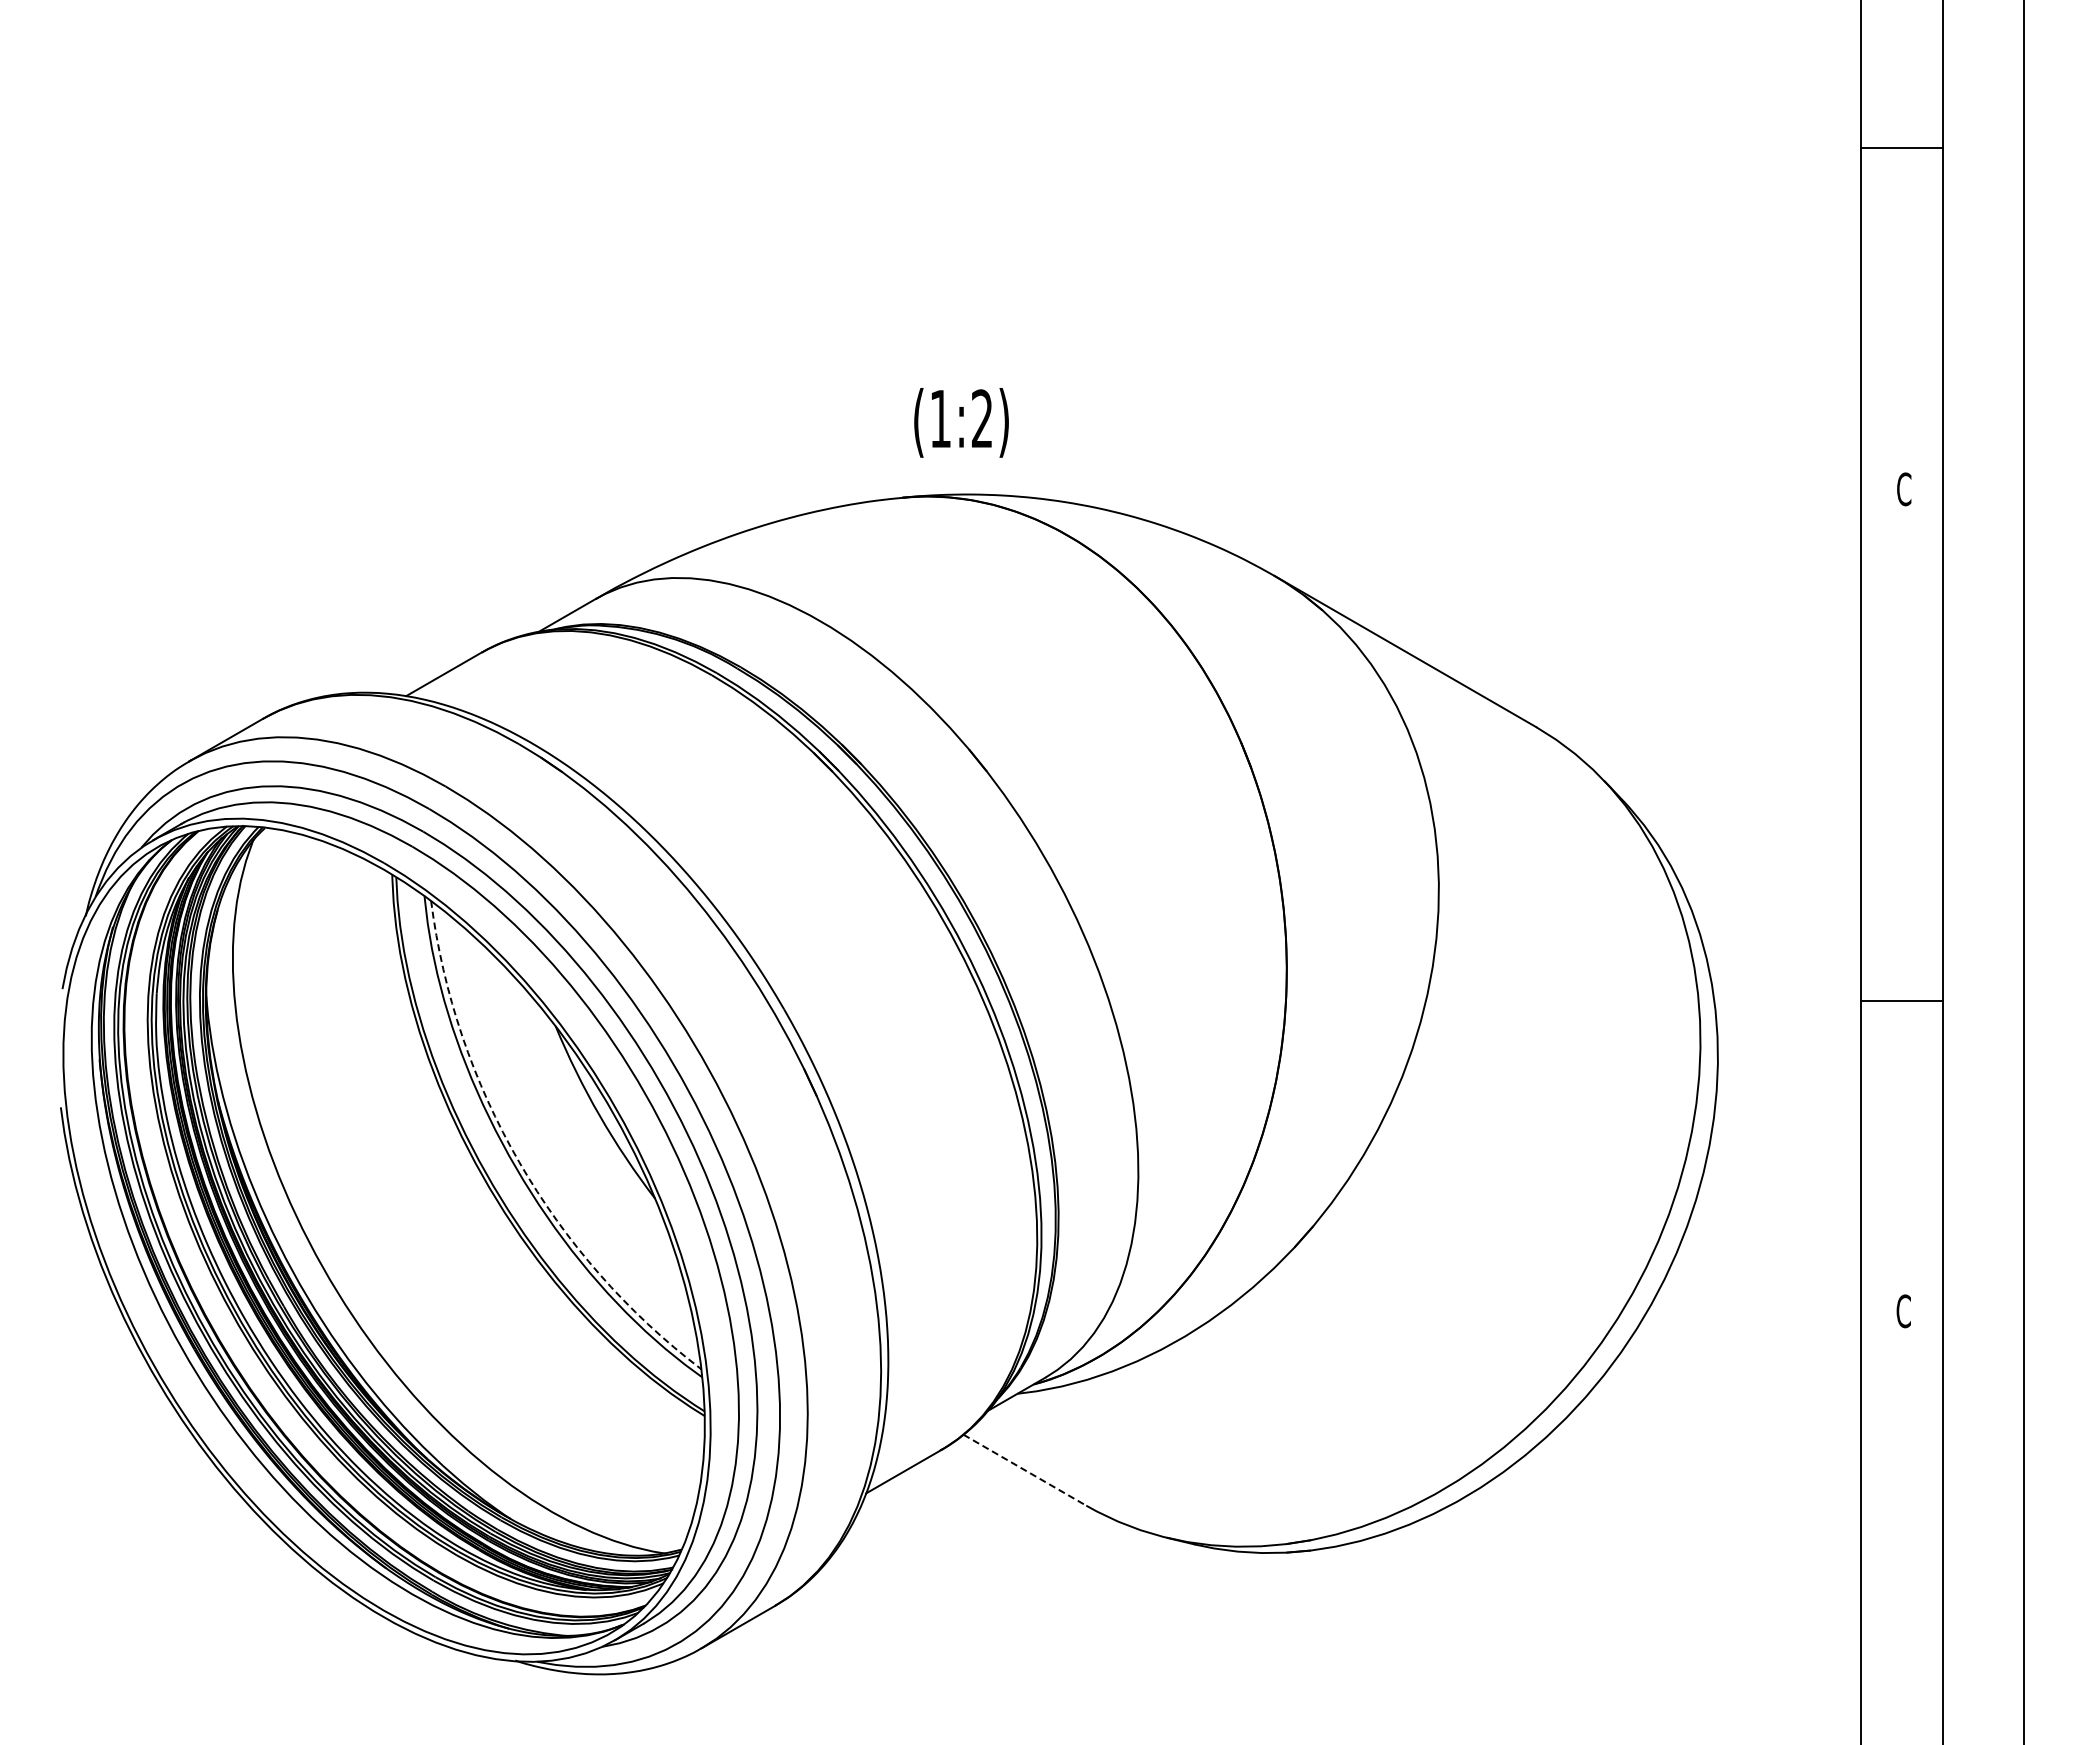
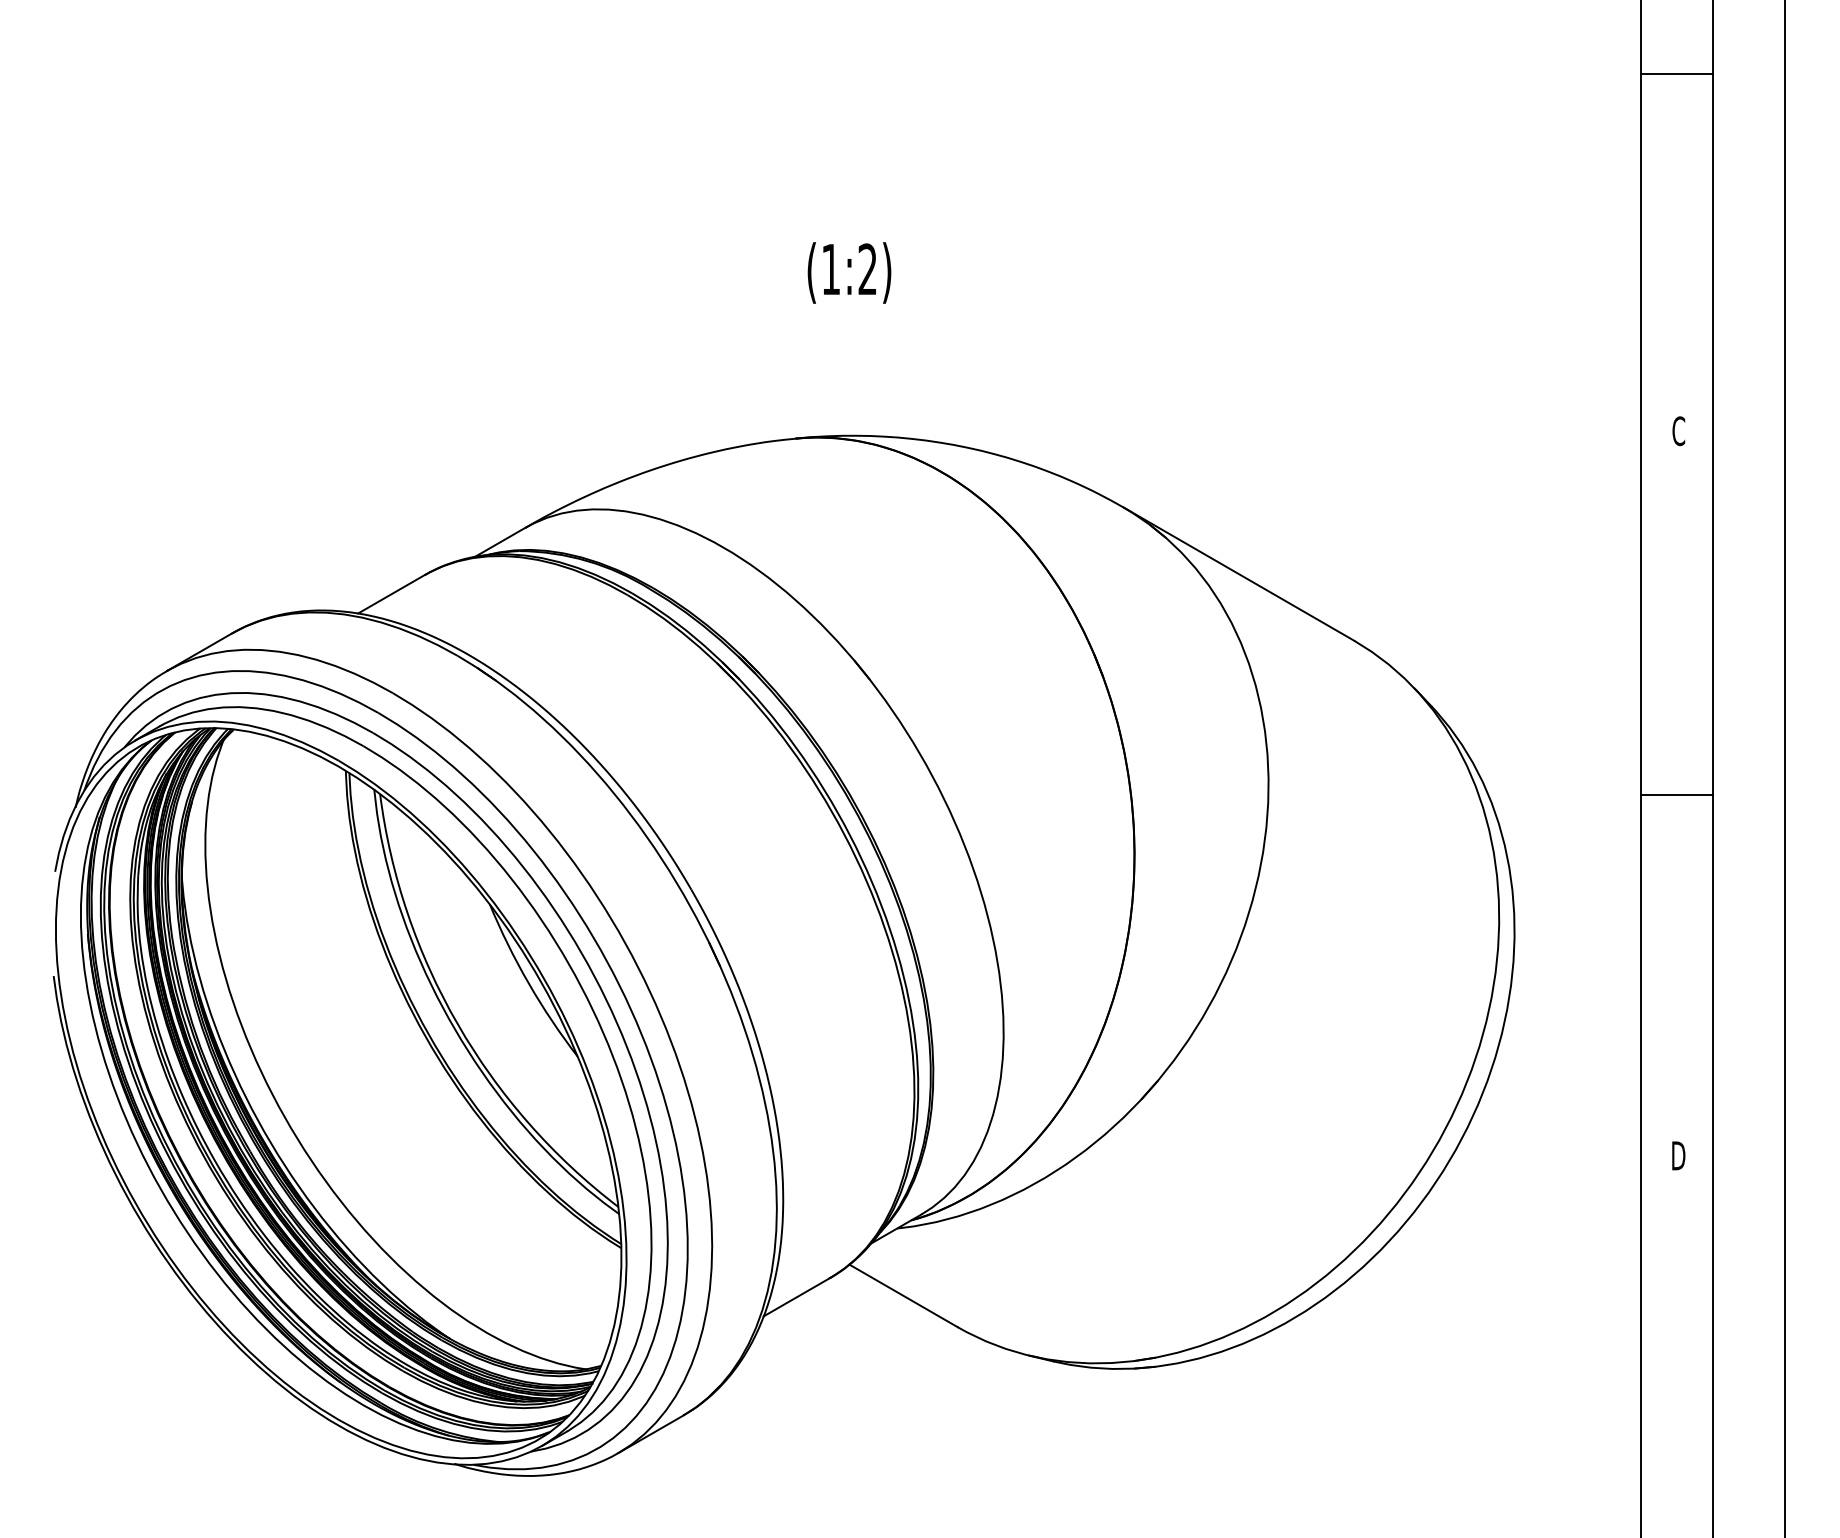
line: (1901, 148) -> (1676, 74), moved
text: (961, 422) -> (849, 272), moved
line: (1901, 1000) -> (1676, 794), moved
arc: (519, 1162) -> (458, 1024), dashed -> solid
text: (1903, 1311) -> (1678, 1156), C -> D
line: (1024, 1470) -> (903, 1296), dashed -> solid

